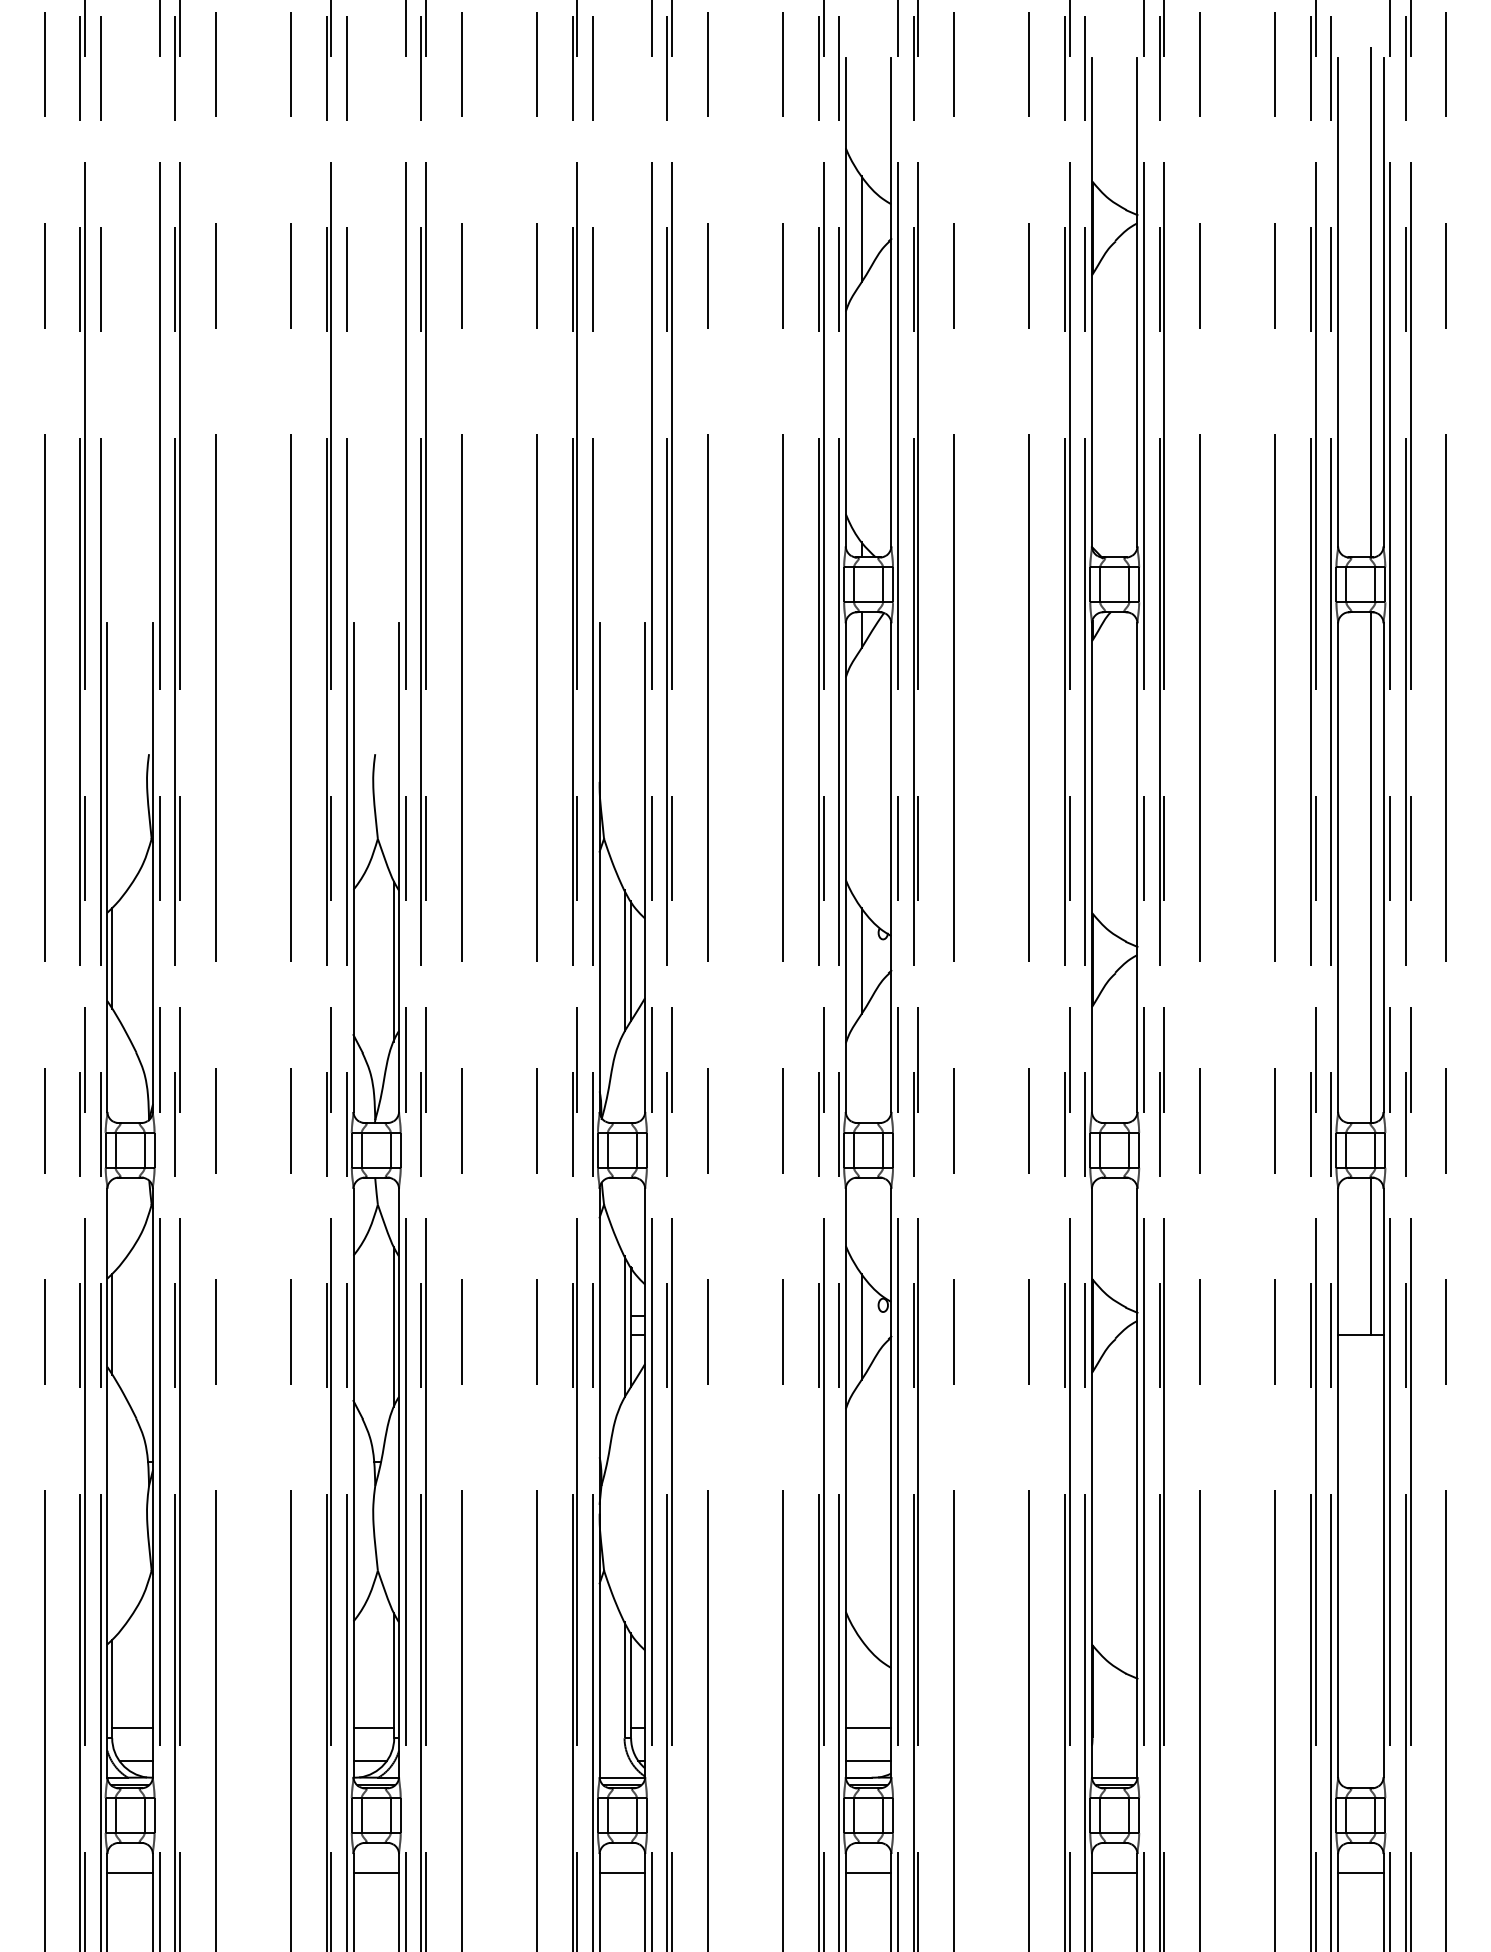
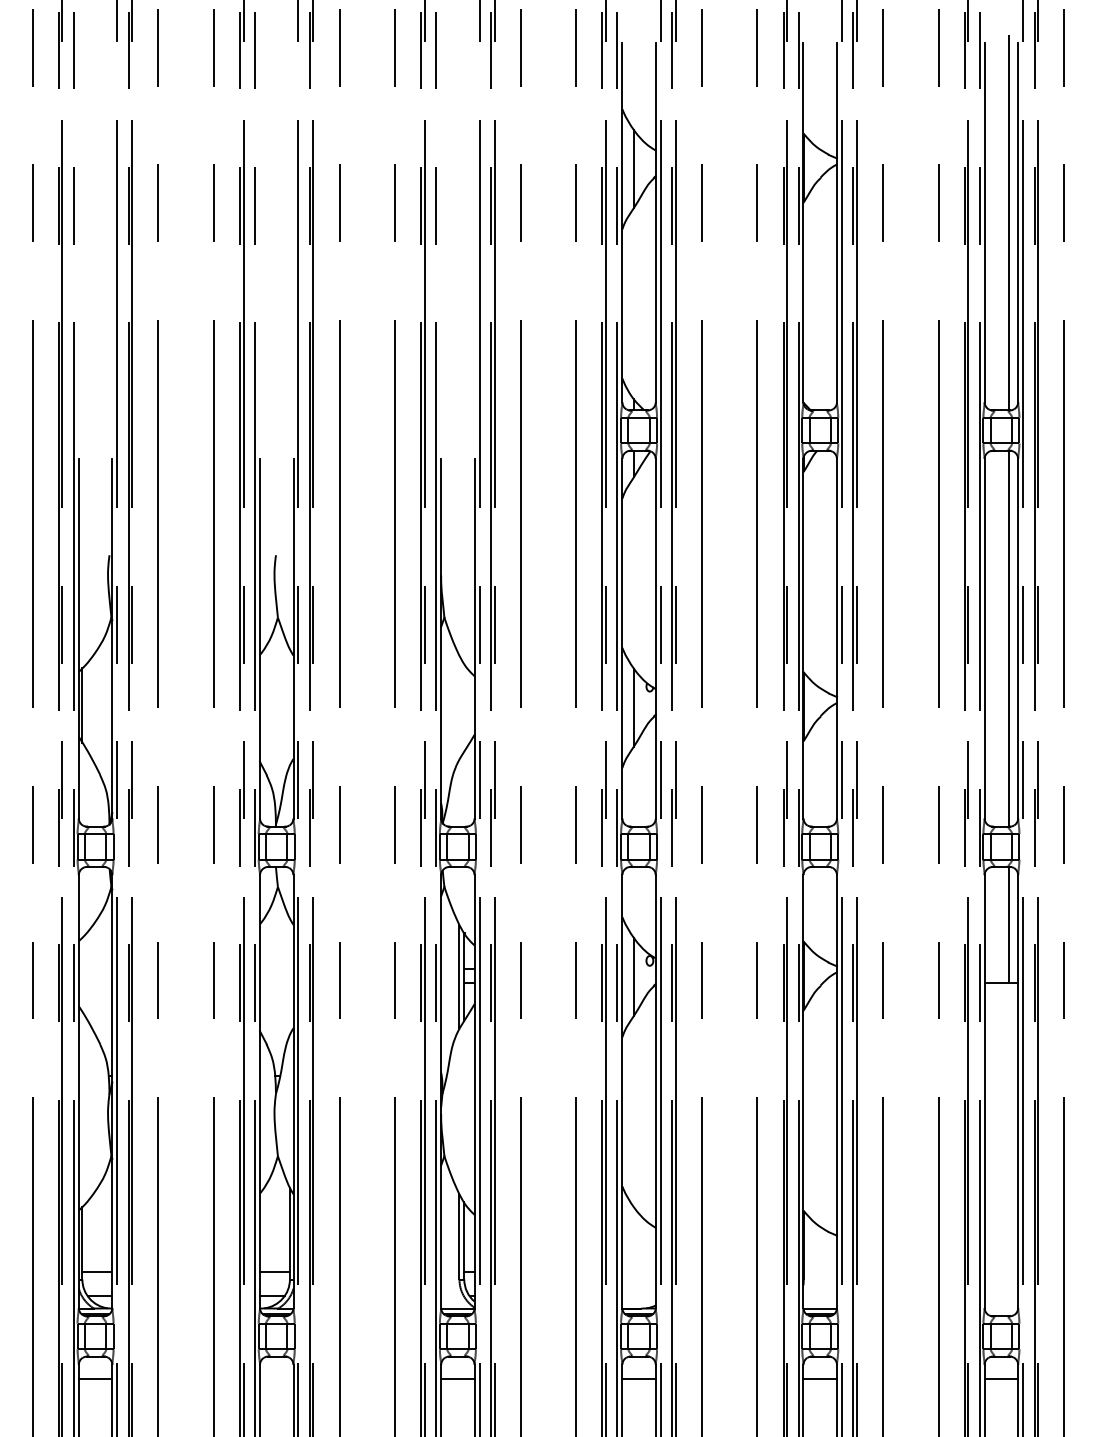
line: (624, 960) -> (459, 707), removed
line: (631, 960) -> (464, 707), removed
line: (394, 961) -> (290, 707), removed
line: (112, 1323) -> (82, 974), removed
line: (394, 1327) -> (290, 977), removed
line: (868, 1727) -> (639, 1271), removed
line: (868, 1761) -> (639, 1296), removed
line: (376, 1872) -> (276, 1378), removed

